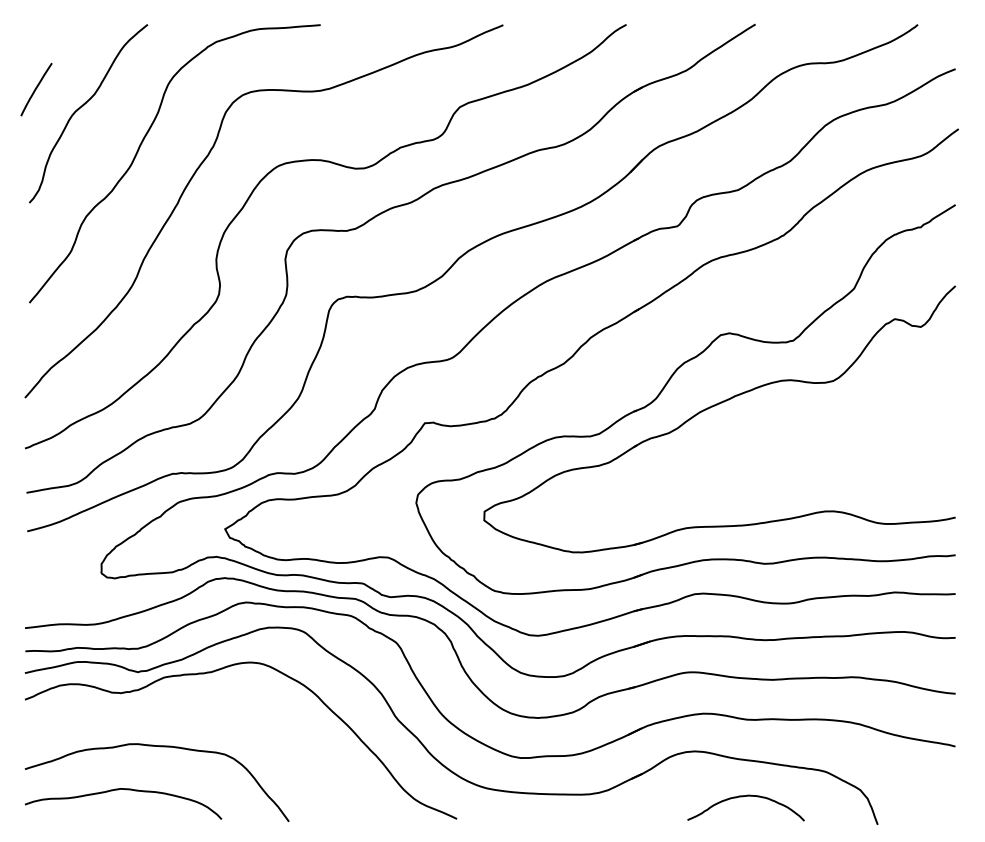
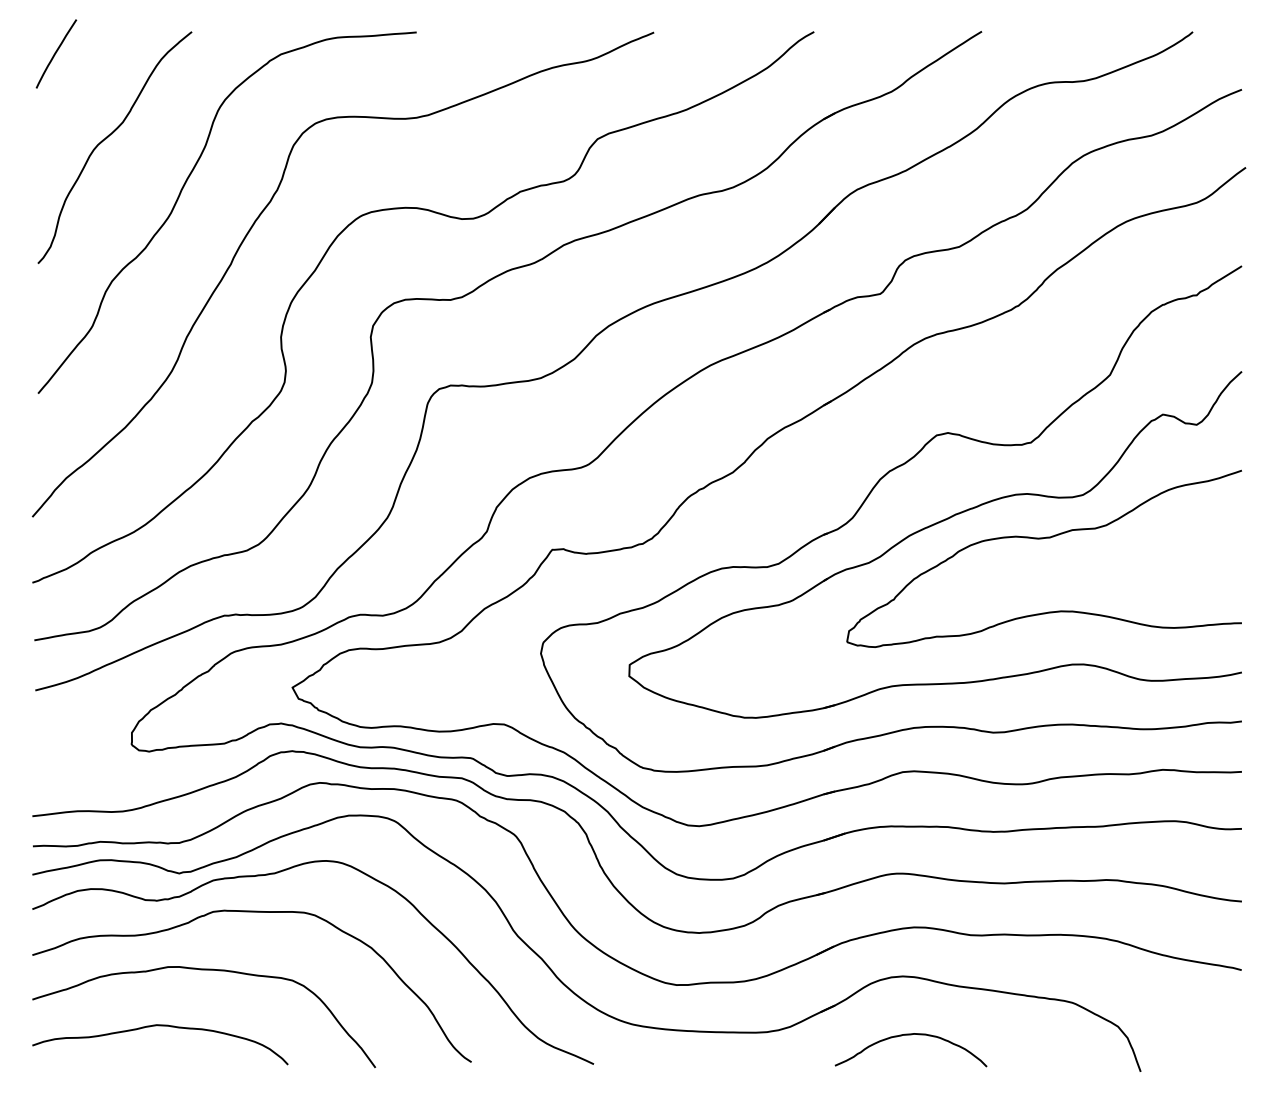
line: (36, 89) -> (56, 53), moved
curve: (802, 415) -> (1042, 539), added
curve: (193, 702) -> (251, 912), added
curve: (743, 797) -> (907, 1036), moved

